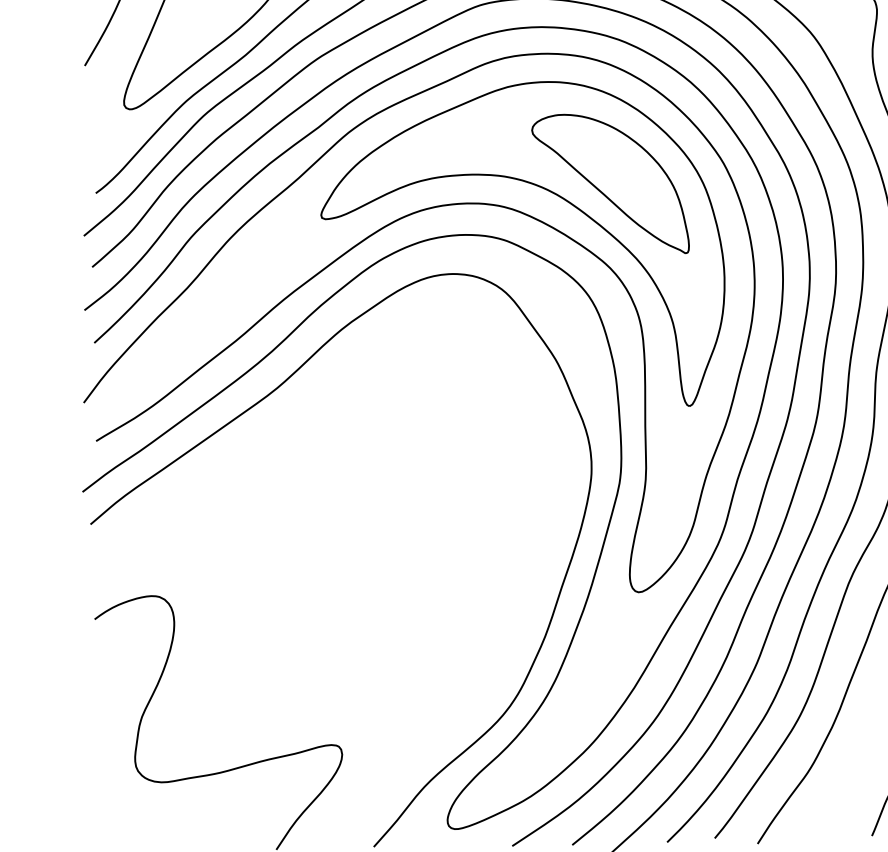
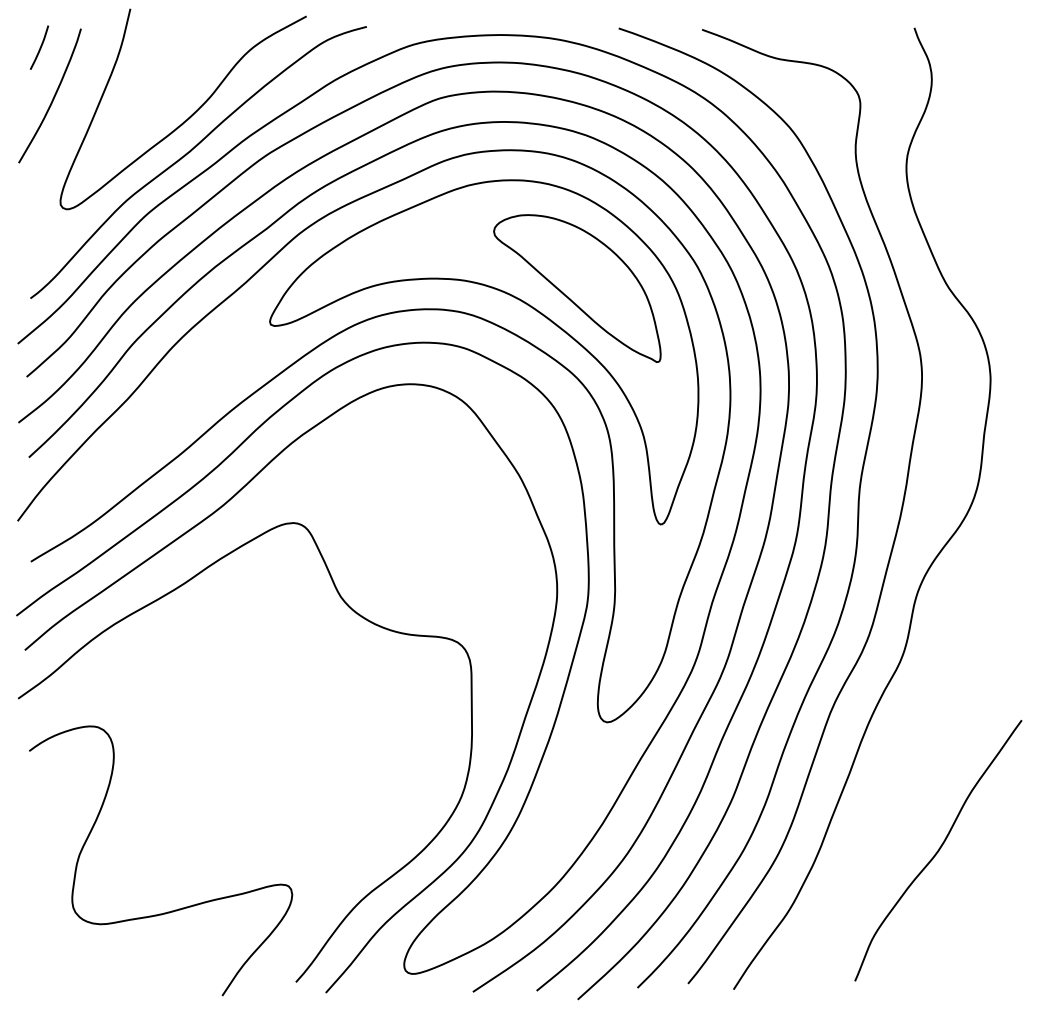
curve: (218, 476) -> (160, 599), added

